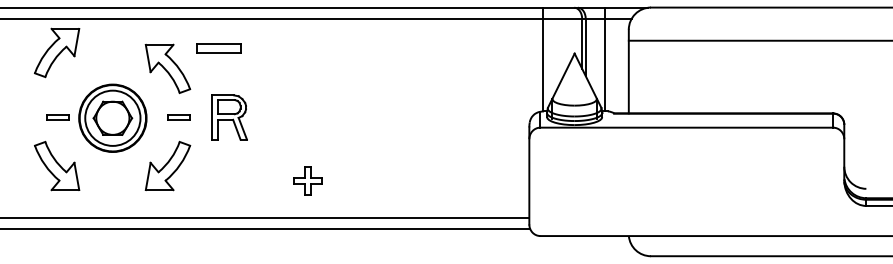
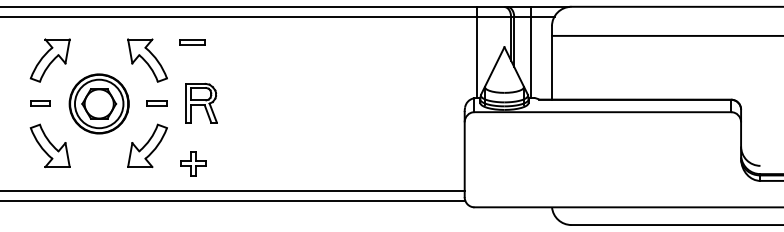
part: (219, 48) -> (192, 42), size x0.62
part: (56, 52) -> (49, 60), moved
part: (57, 117) -> (40, 103), moved
part: (308, 180) -> (193, 163), moved

